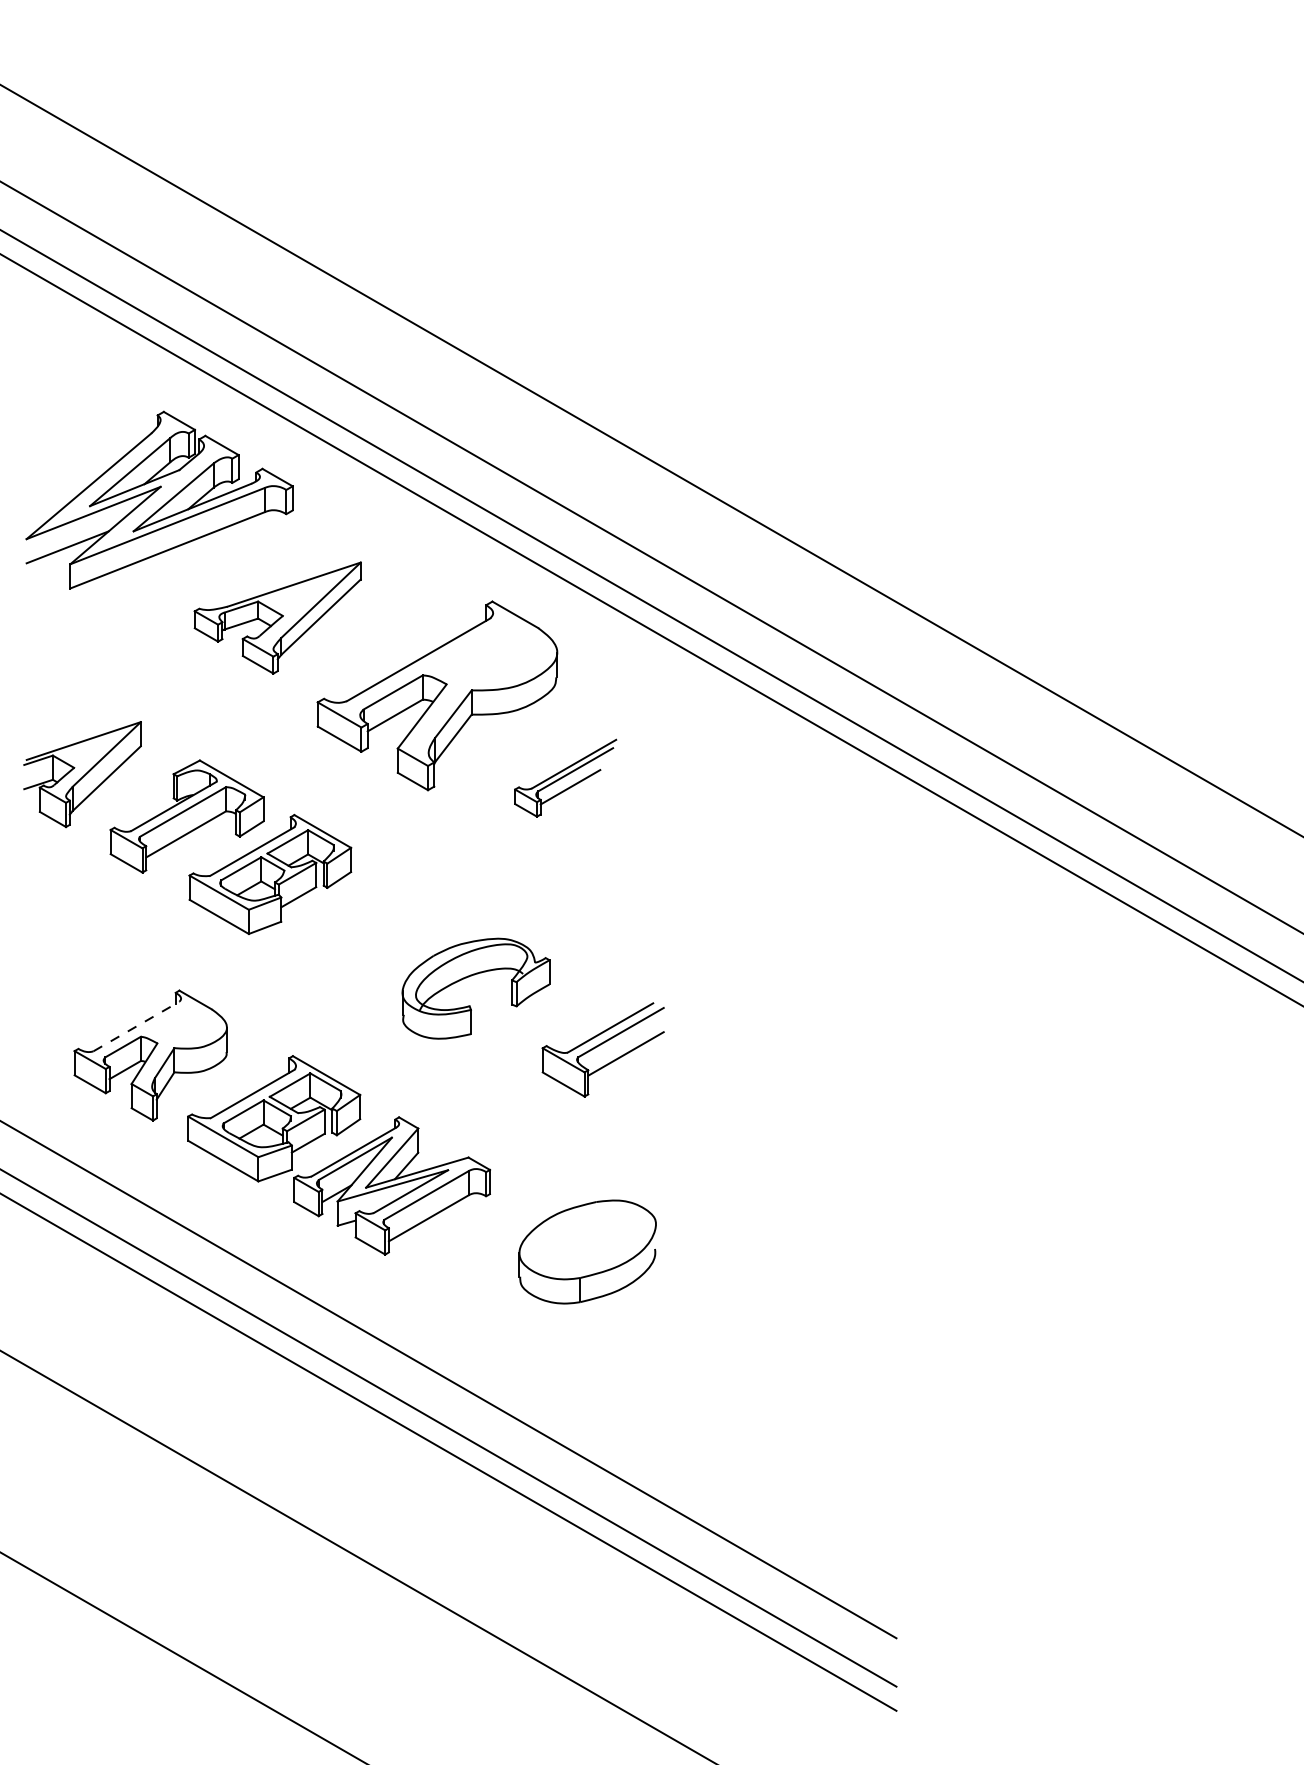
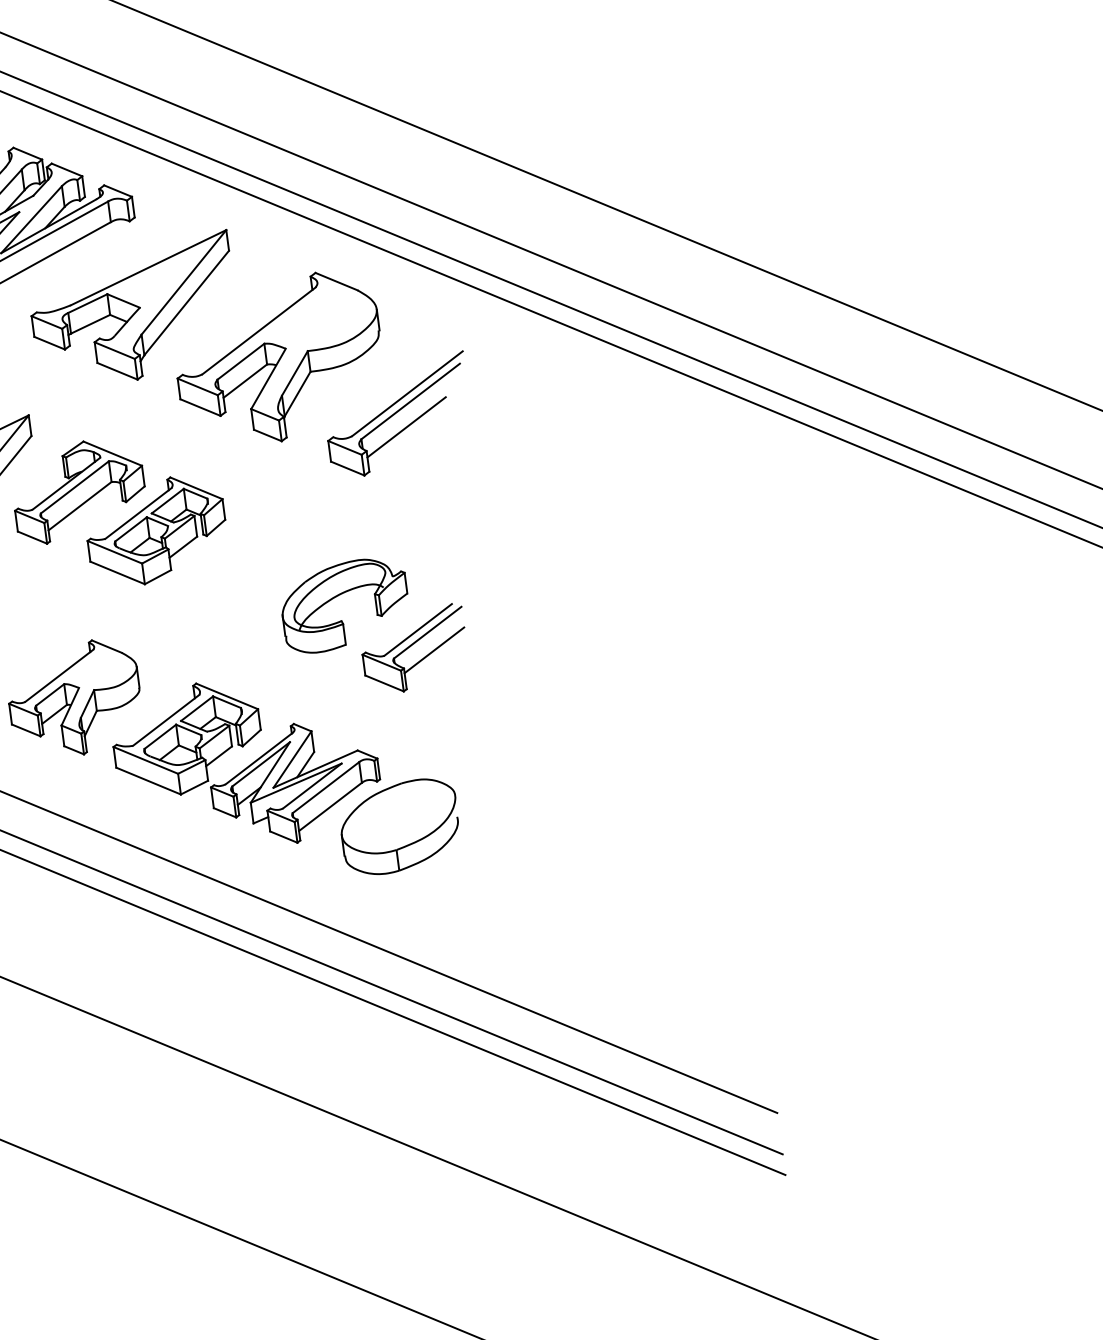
part: (277, 617) -> (133, 310), size x1.43
part: (565, 778) -> (397, 415), size x1.67
line: (136, 1026) -> (59, 675), dashed -> solid
part: (602, 1049) -> (413, 649), moved
part: (587, 1251) -> (399, 826), moved

